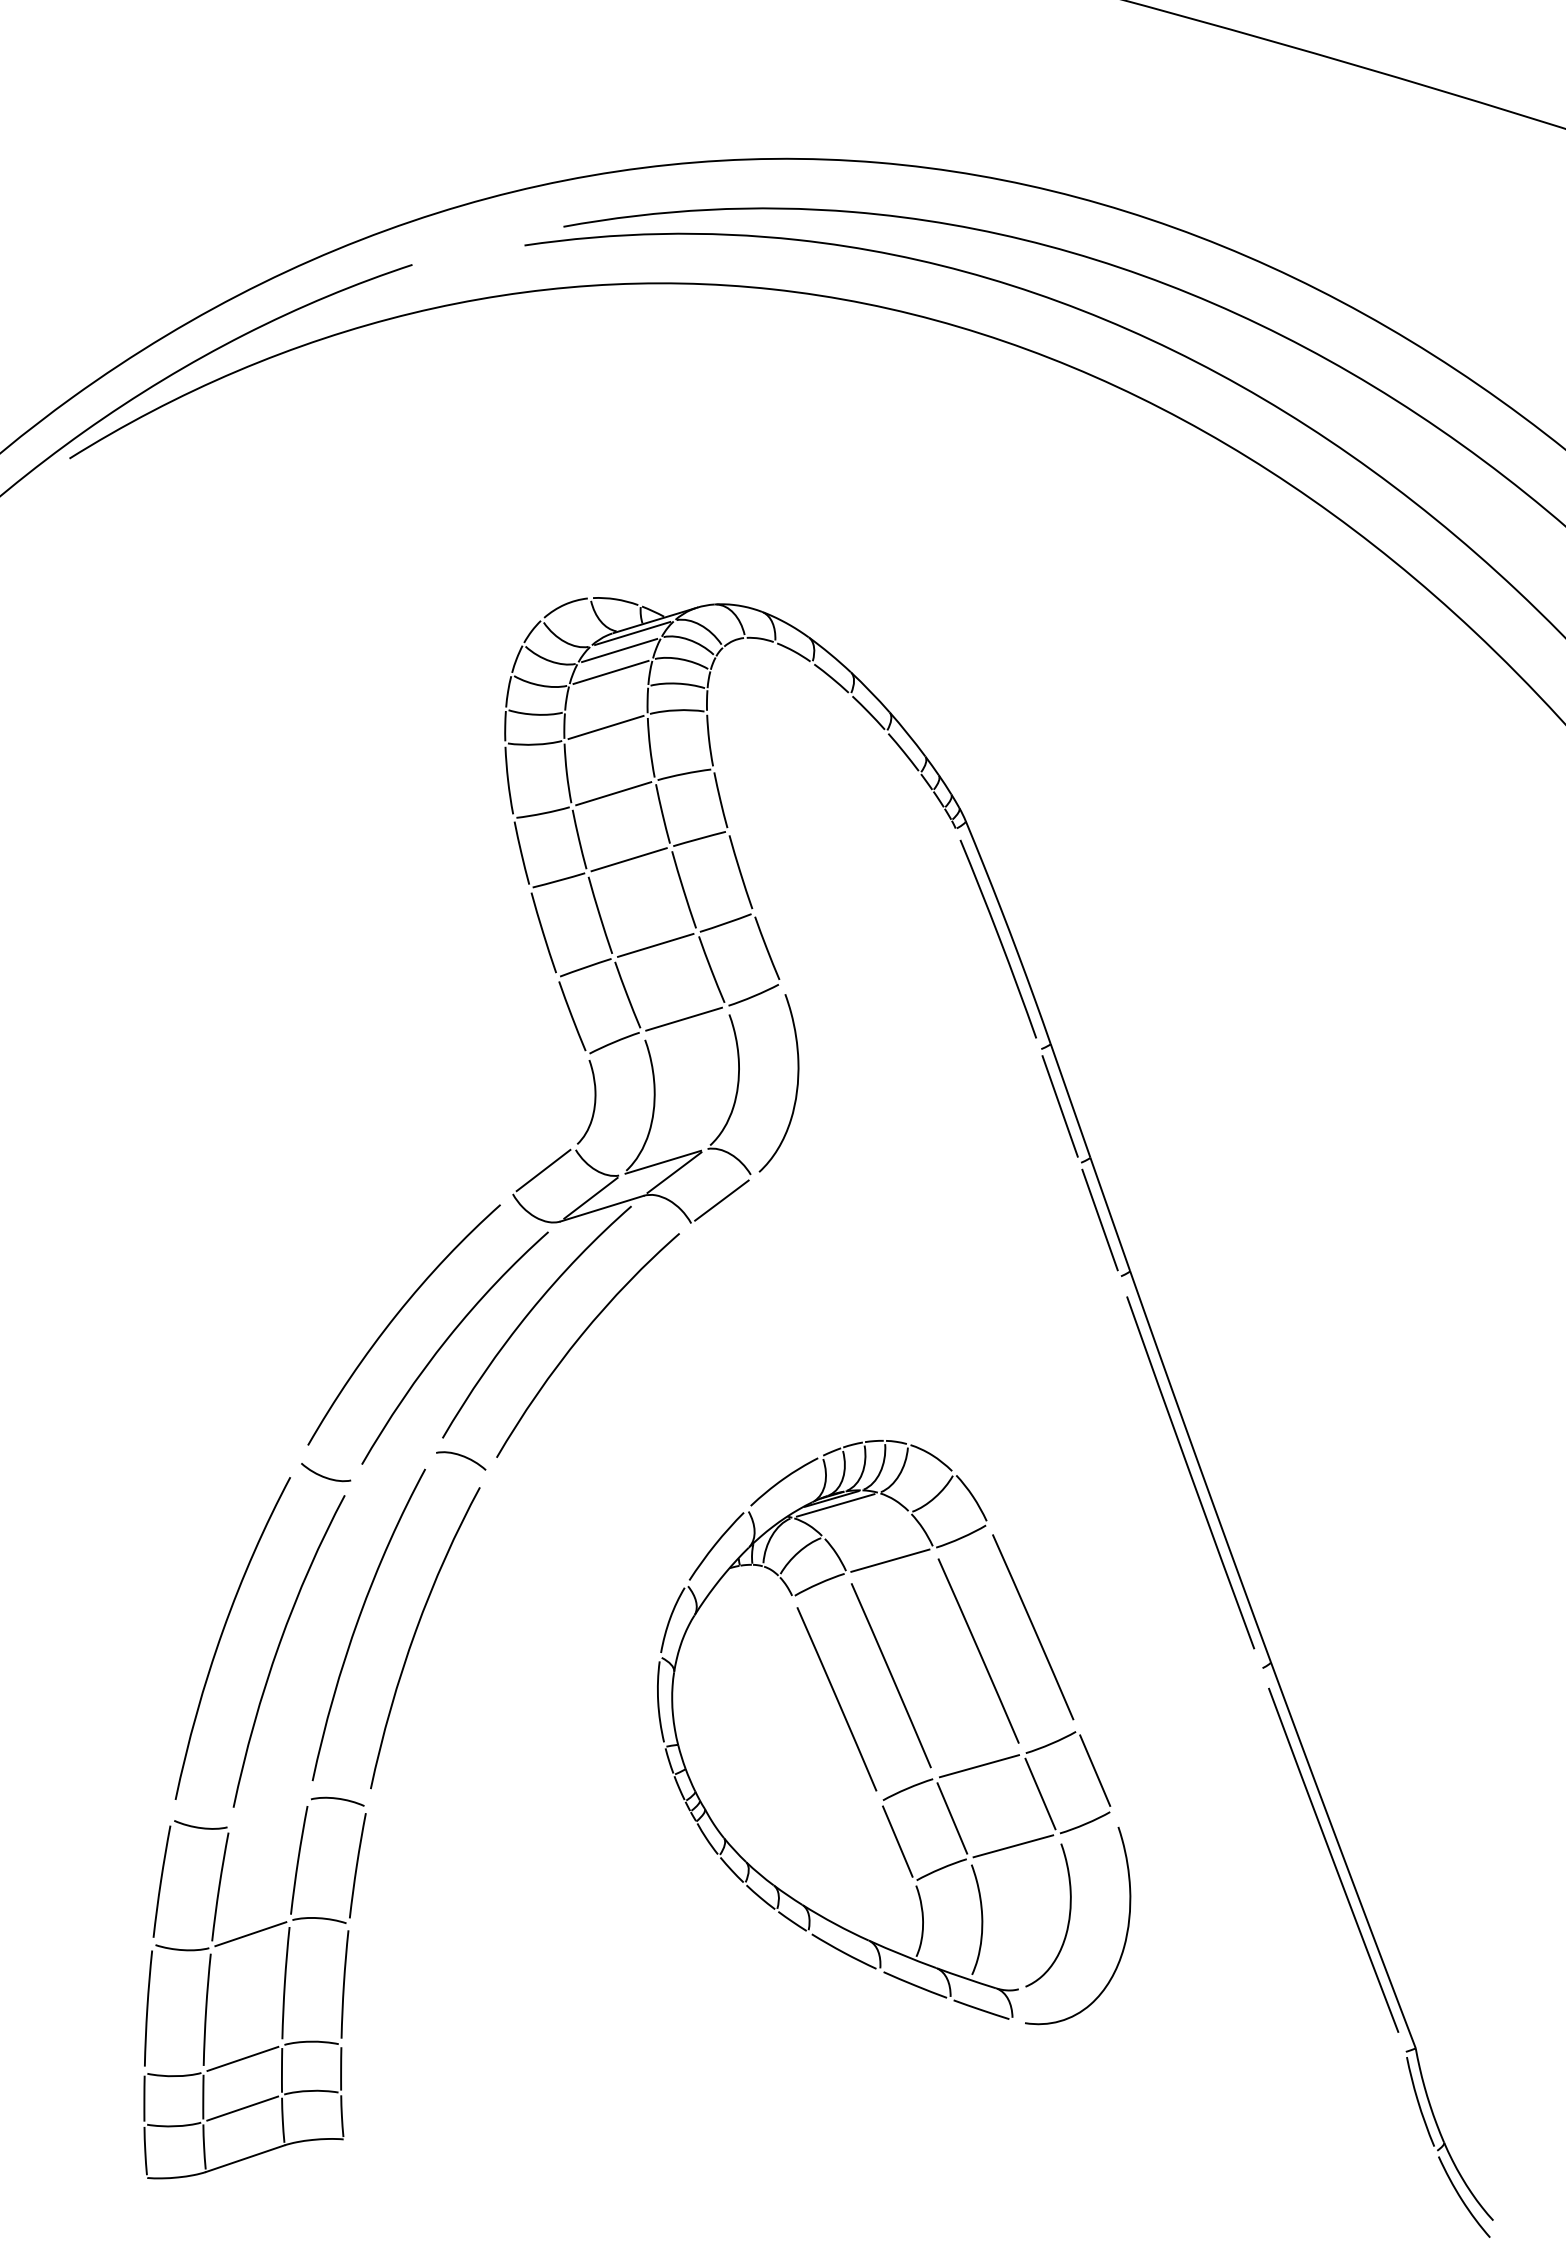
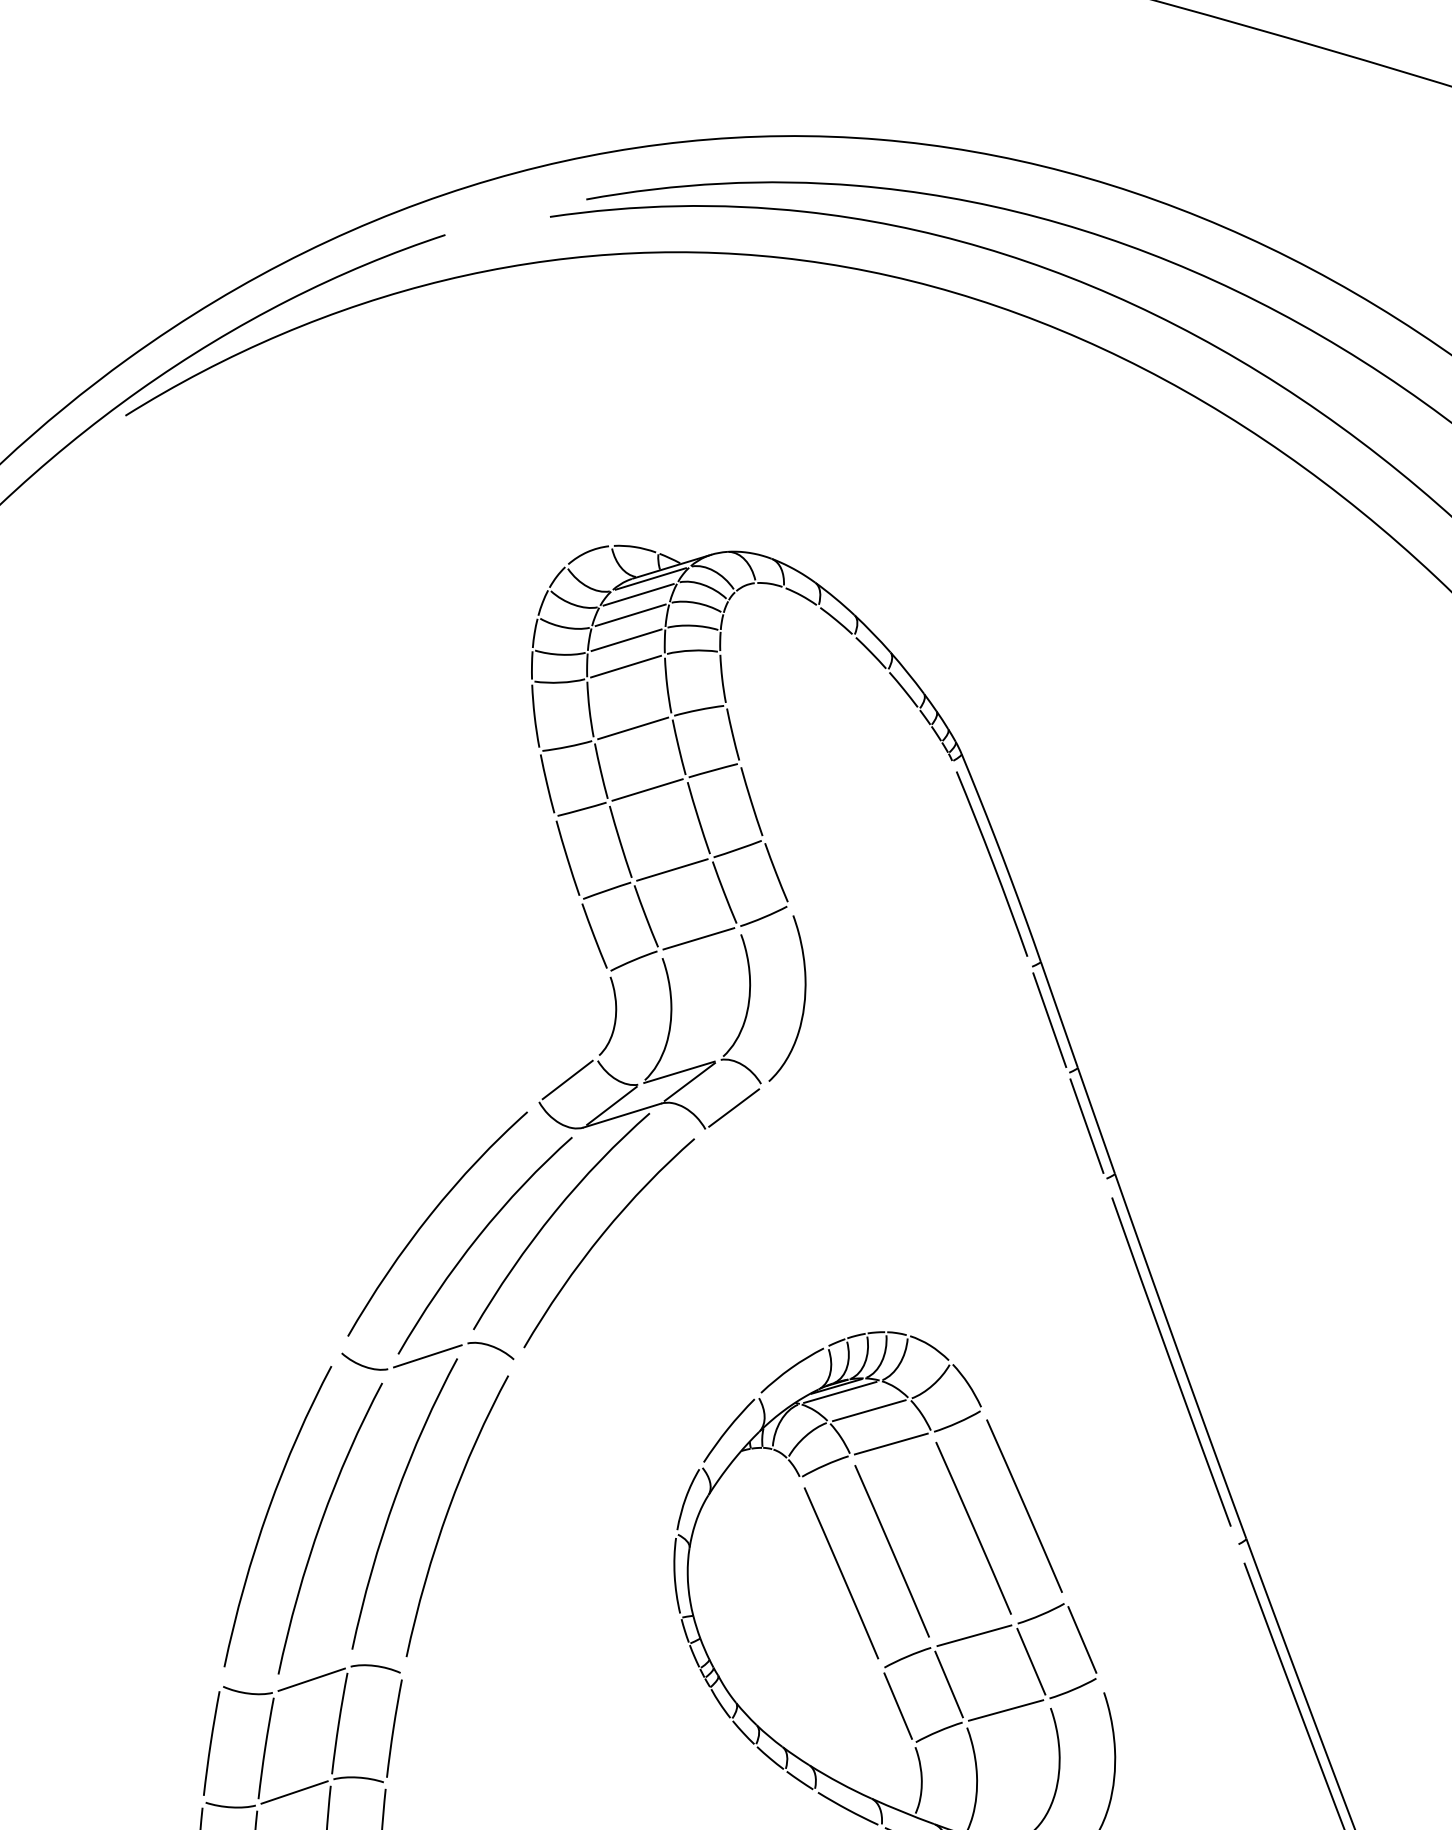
line: (606, 698) -> (626, 639), added
line: (393, 1466) -> (427, 1356), added
line: (866, 1524) -> (869, 1410), added
line: (268, 1813) -> (311, 1679), added

